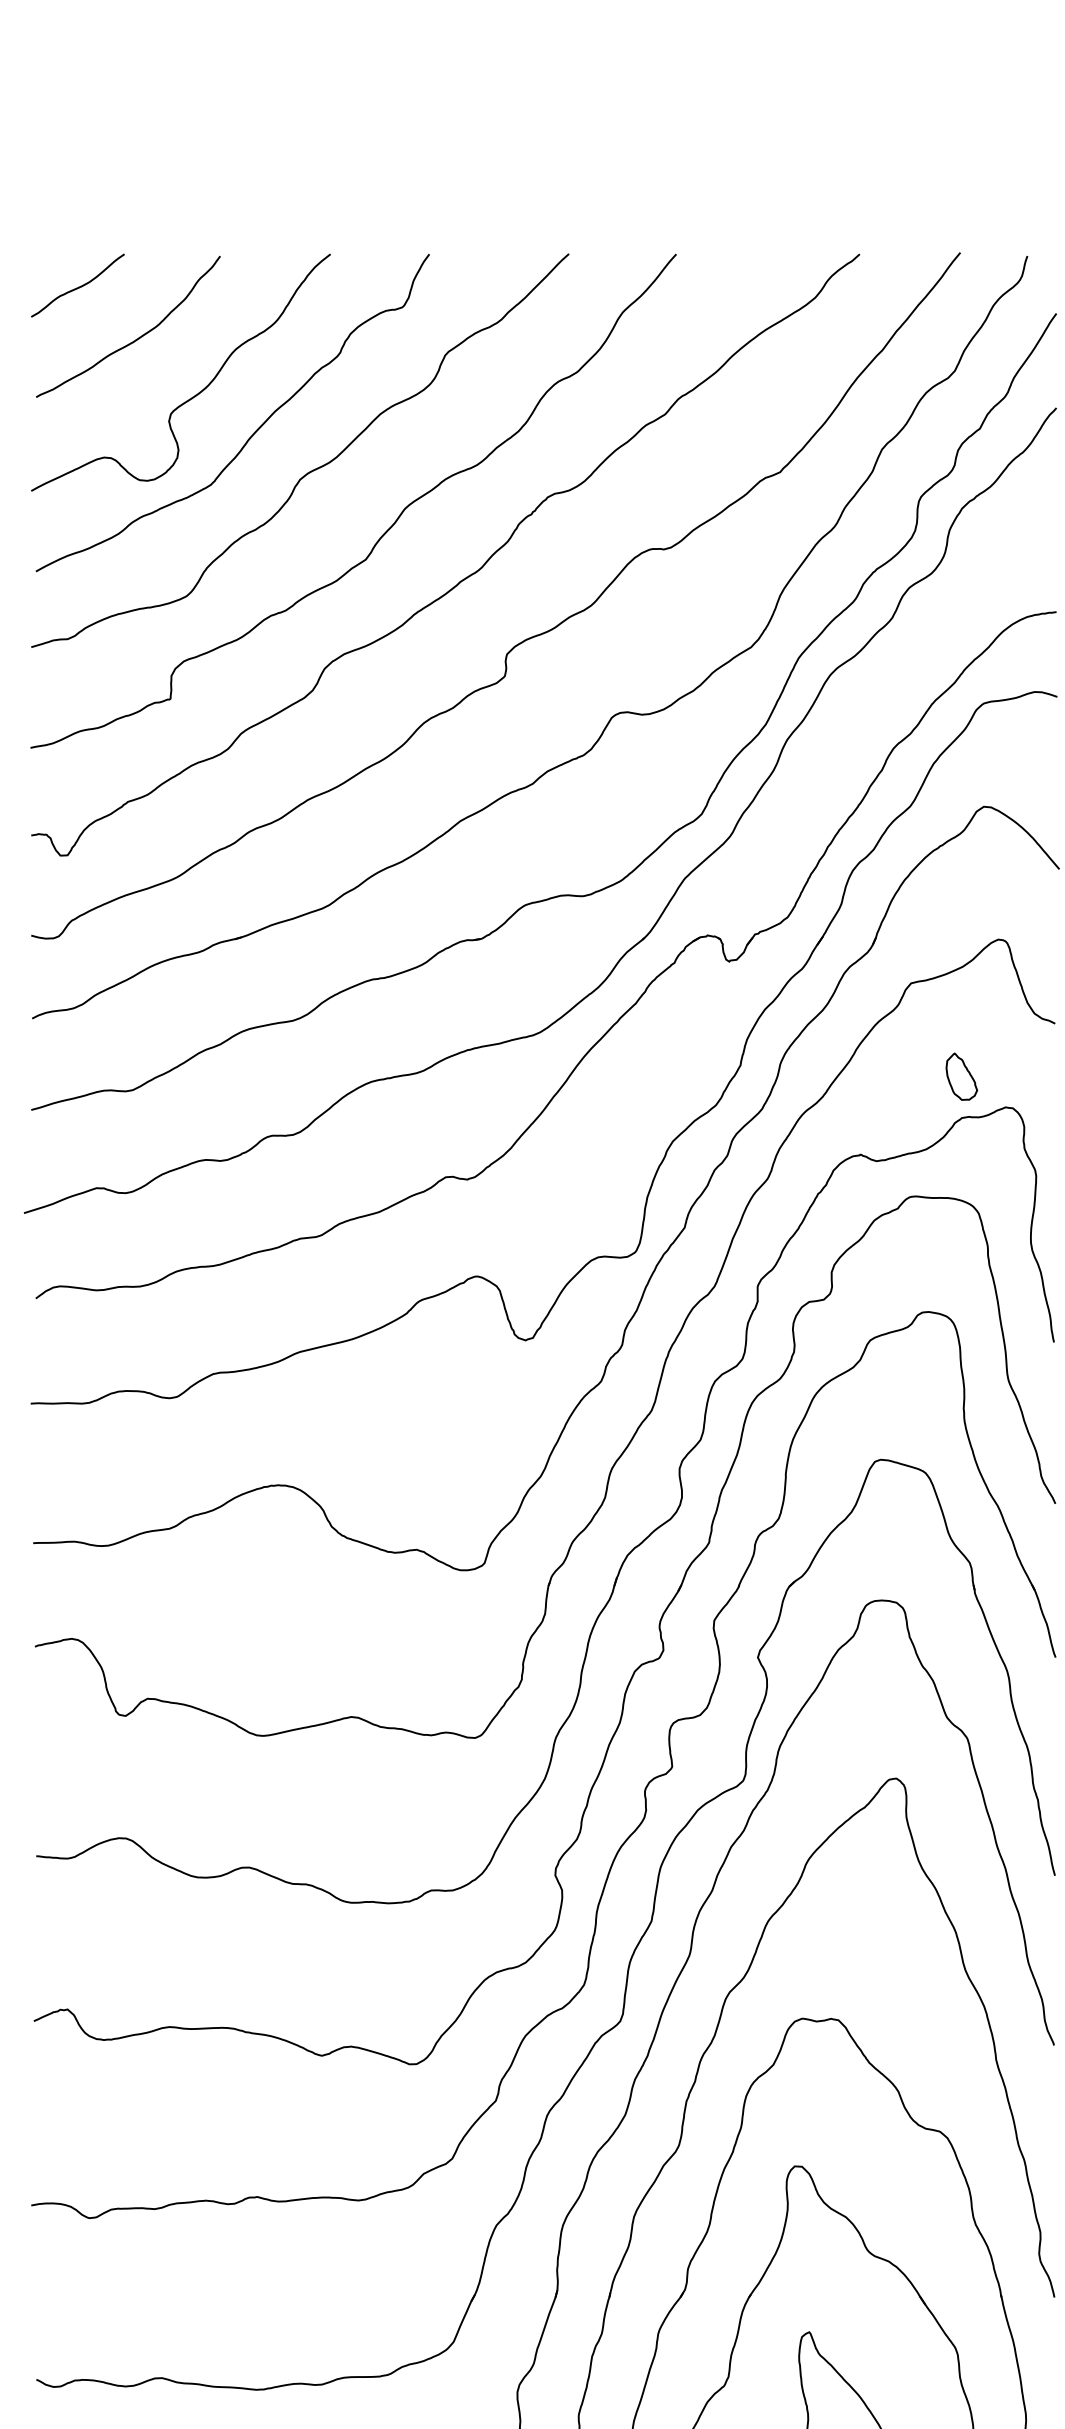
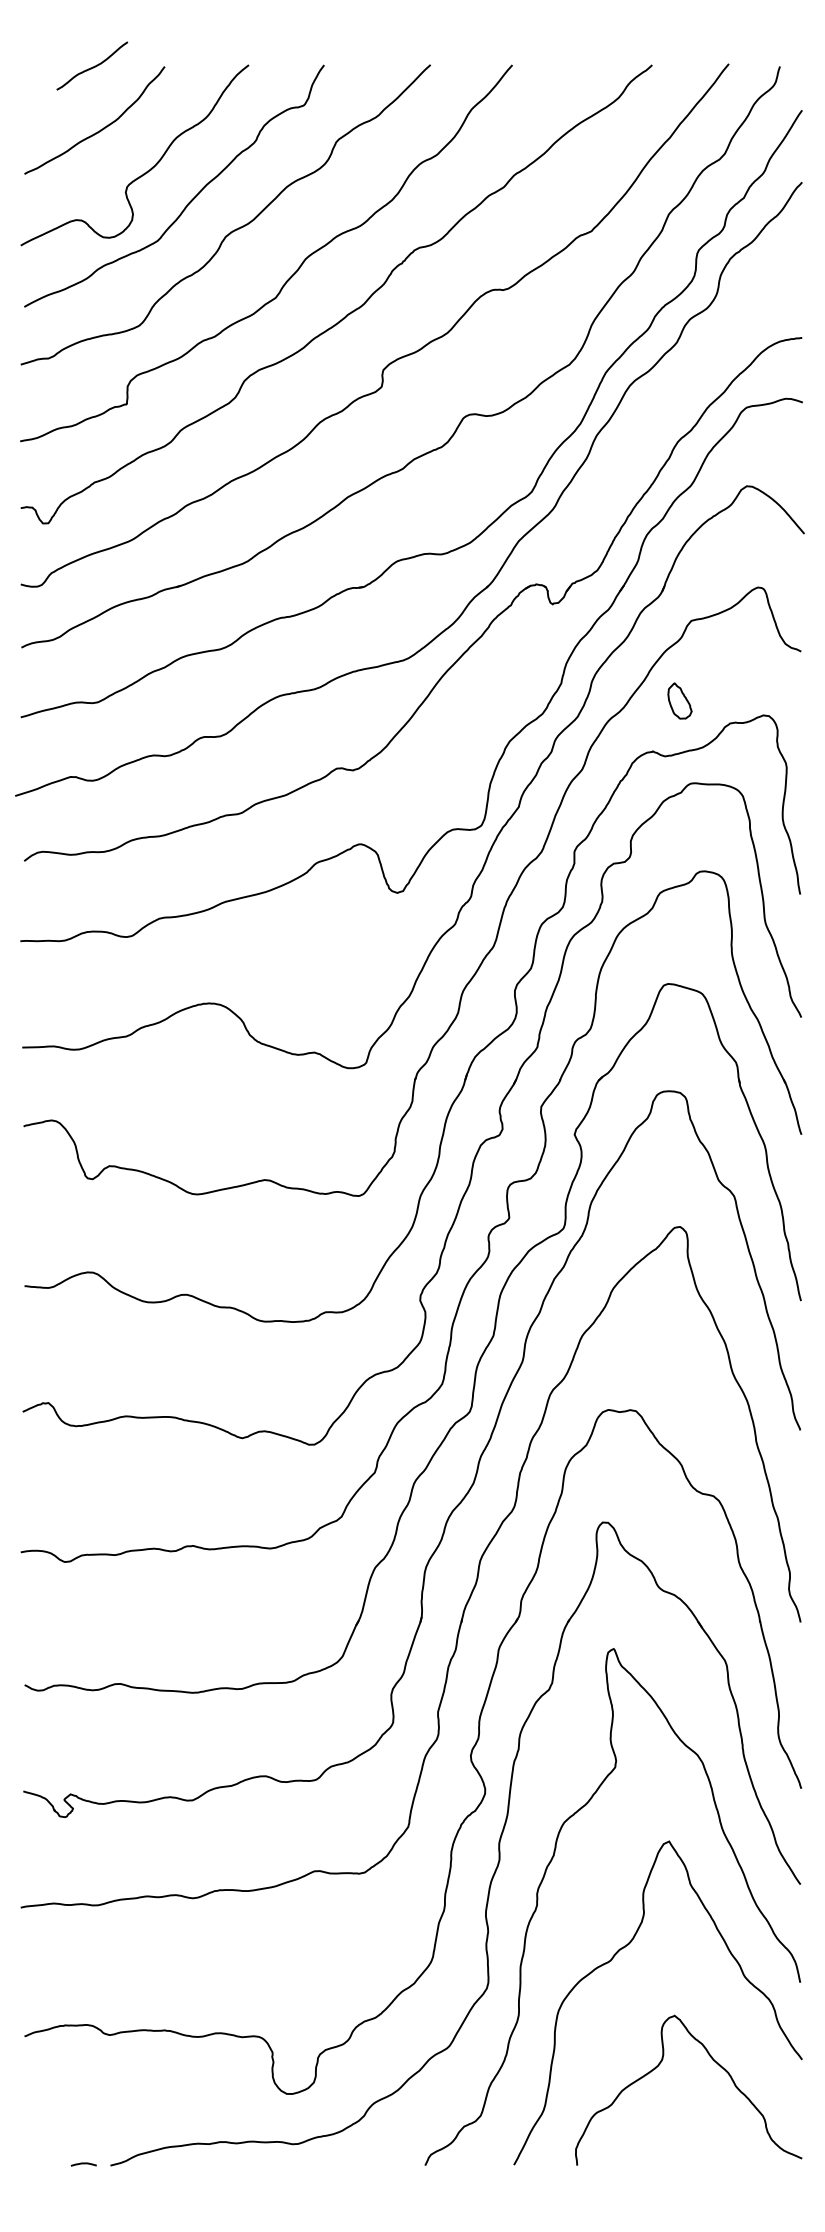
curve: (78, 286) -> (92, 66), moved
part: (961, 1076) -> (679, 700), moved

